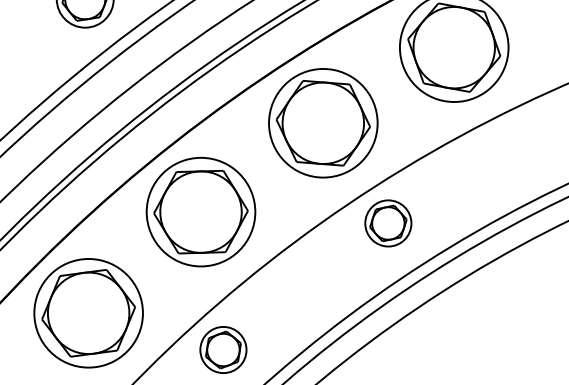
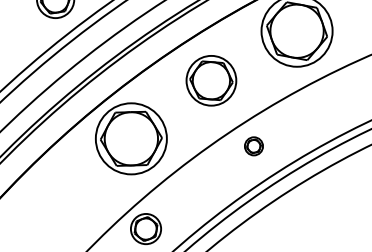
part: (323, 122) -> (211, 80), size x0.7
part: (387, 223) -> (253, 146), size x0.6
part: (88, 312) -> (57, 204), removed

